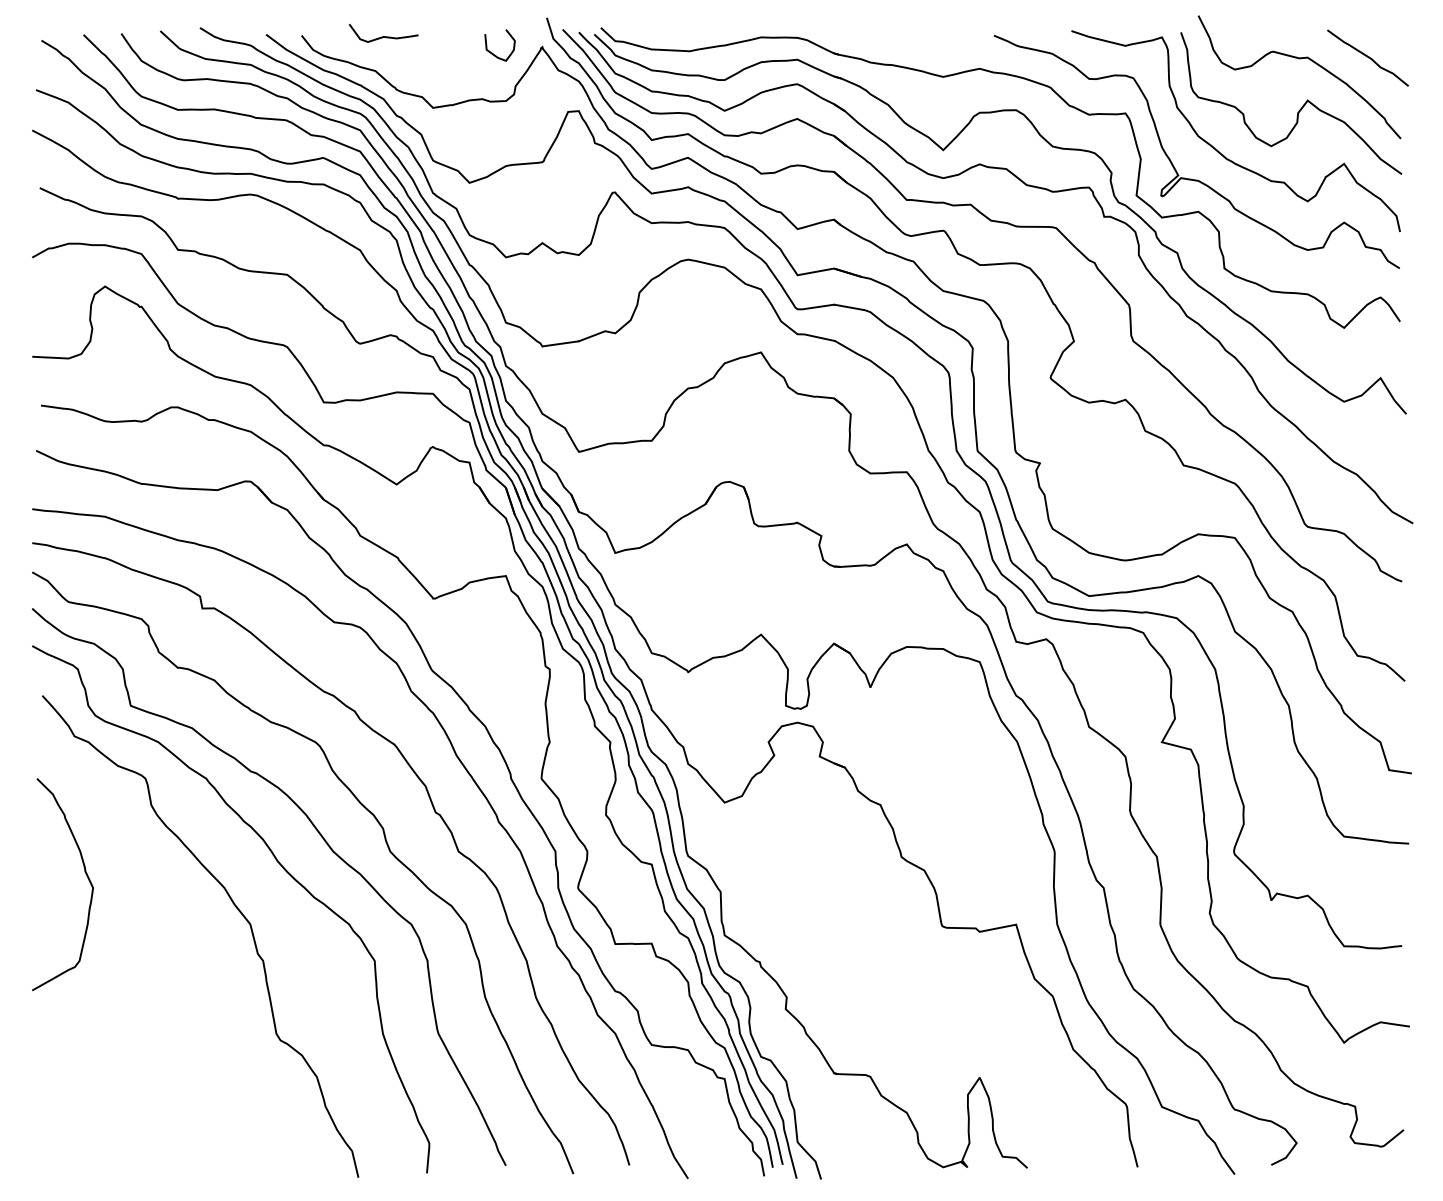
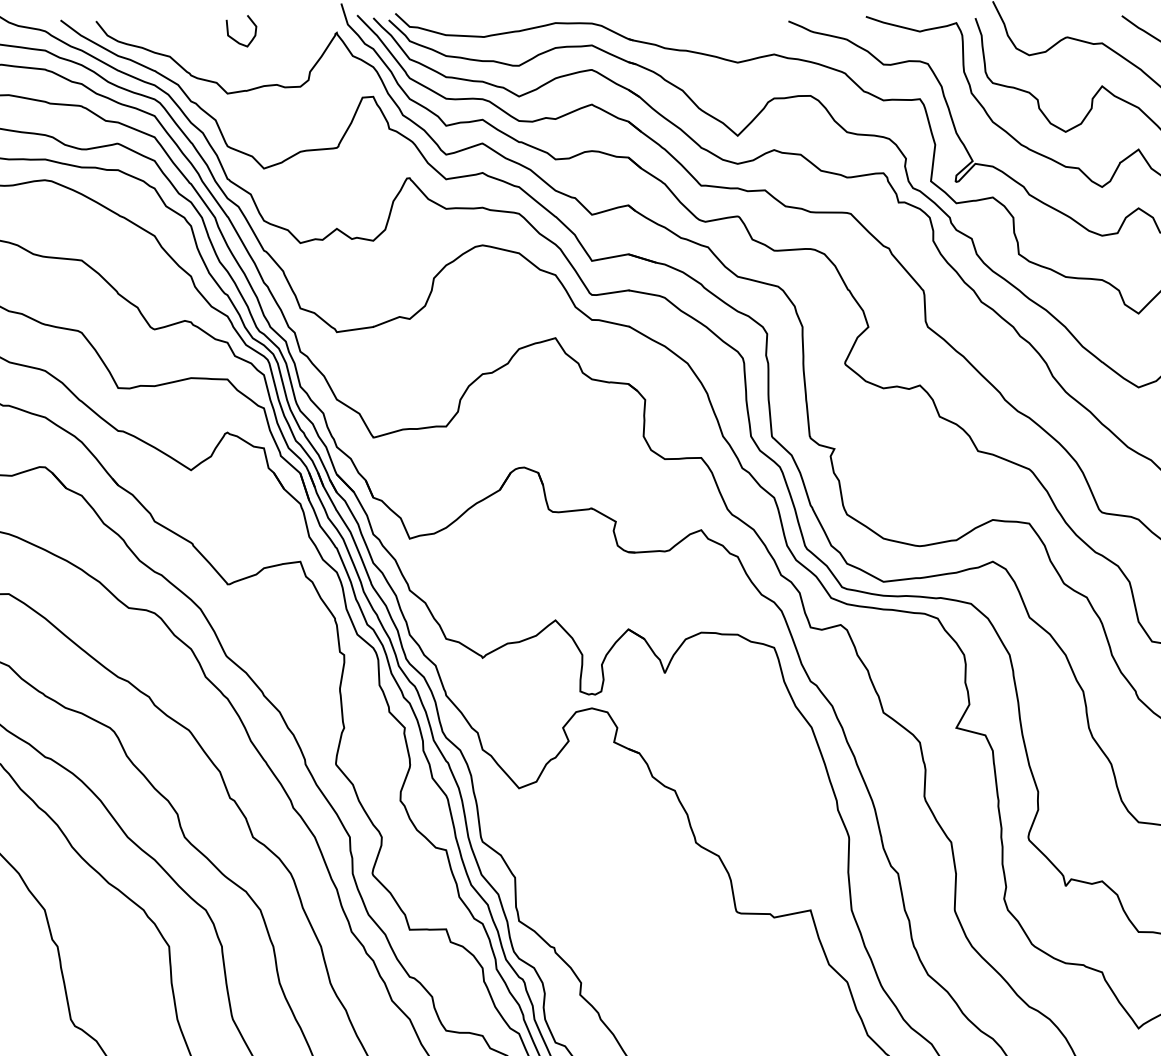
curve: (383, 36) -> (177, 22), removed
curve: (495, 54) -> (236, 40), moved

